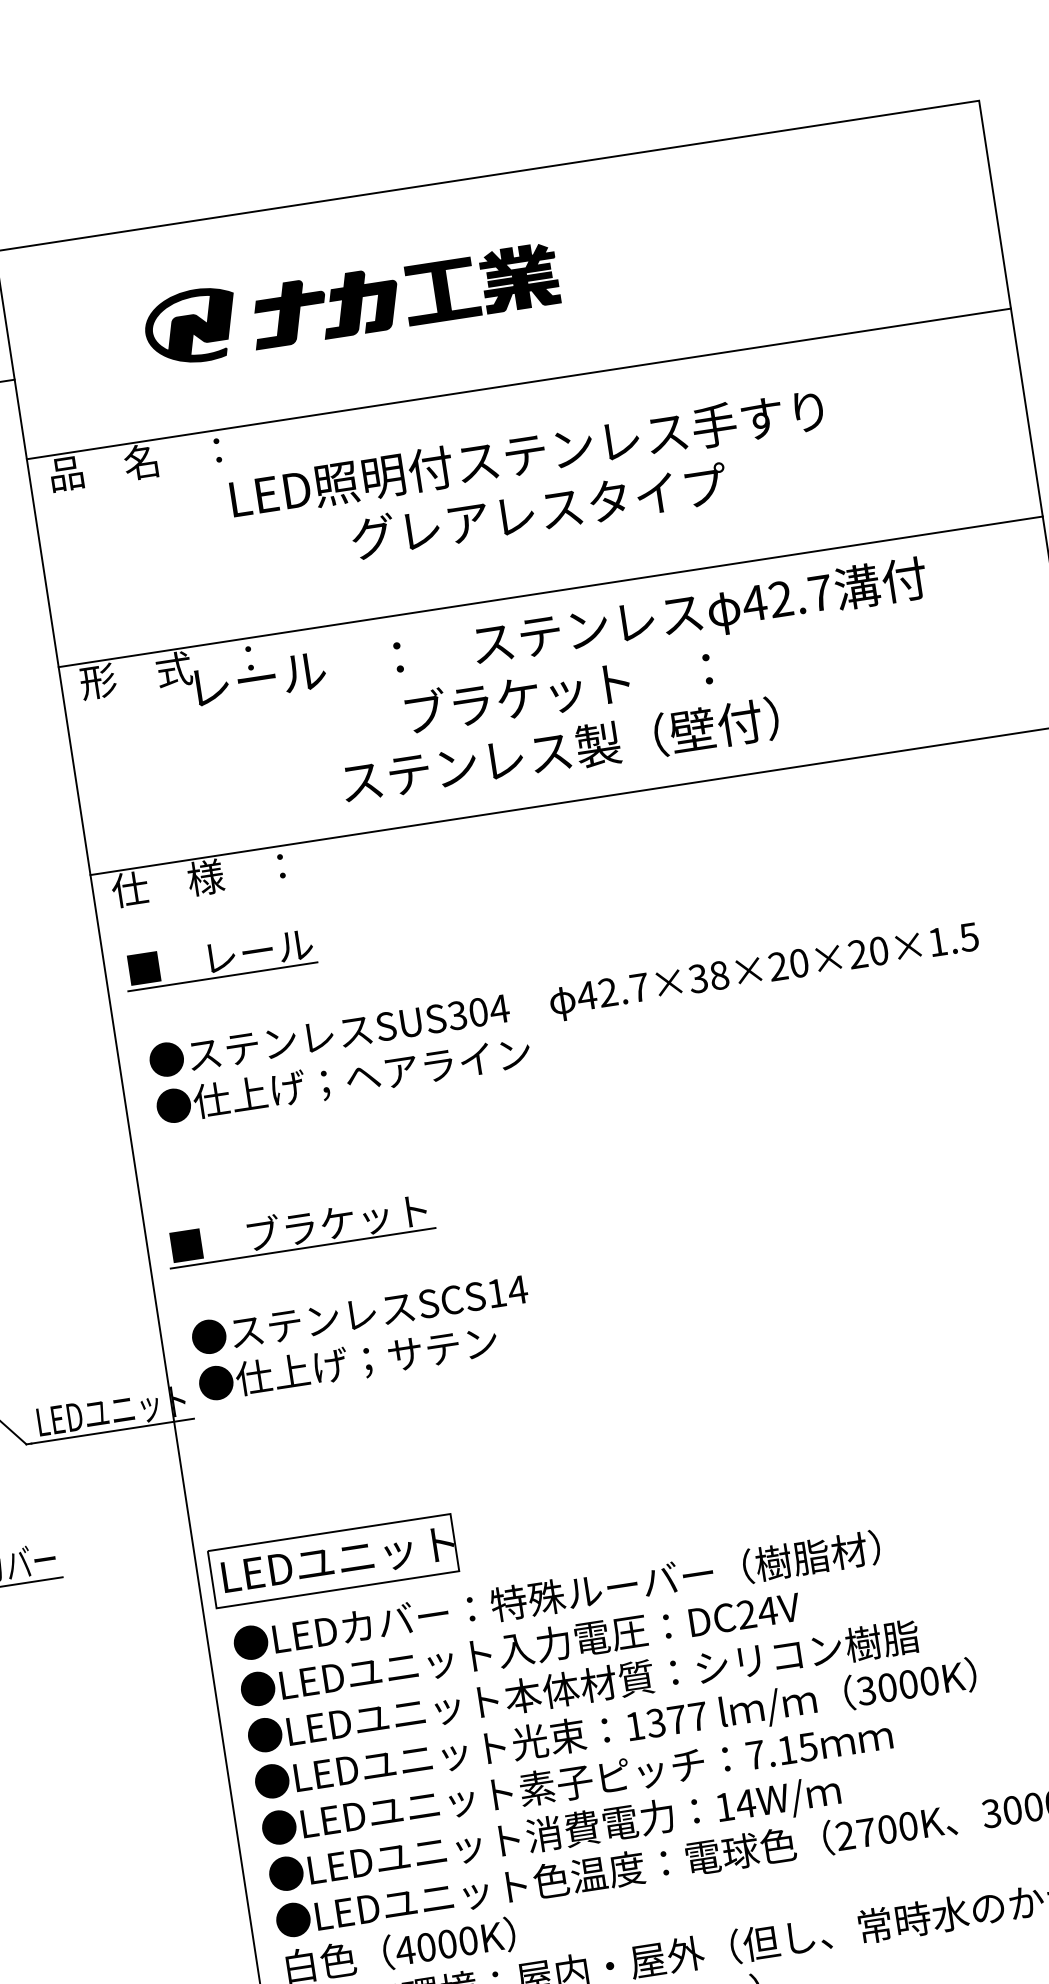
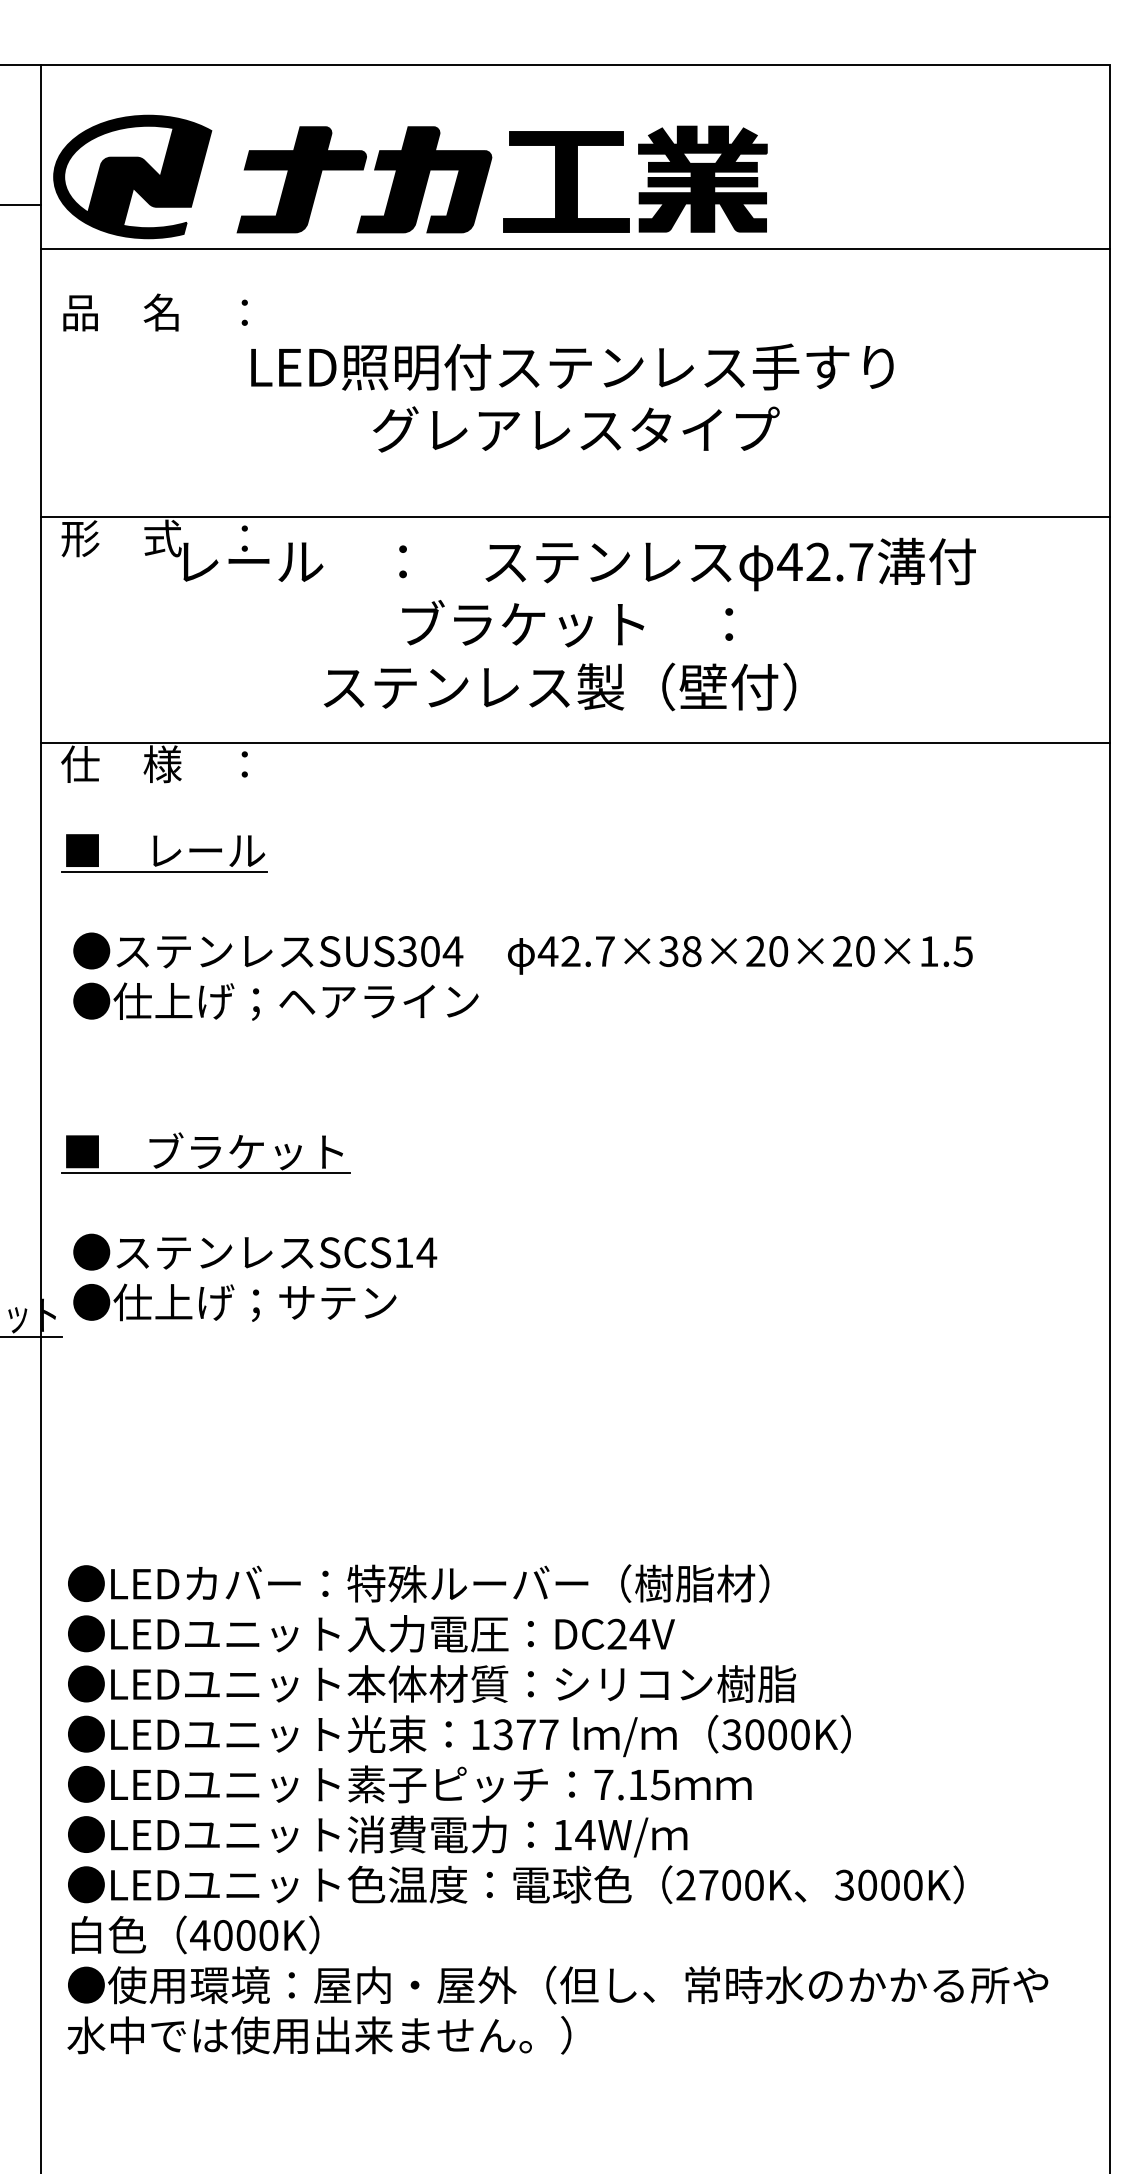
part: (351, 302) -> (410, 177), size x1.6
line: (518, 384) -> (574, 249), moved
part: (332, 1560) -> (186, 1509), removed

